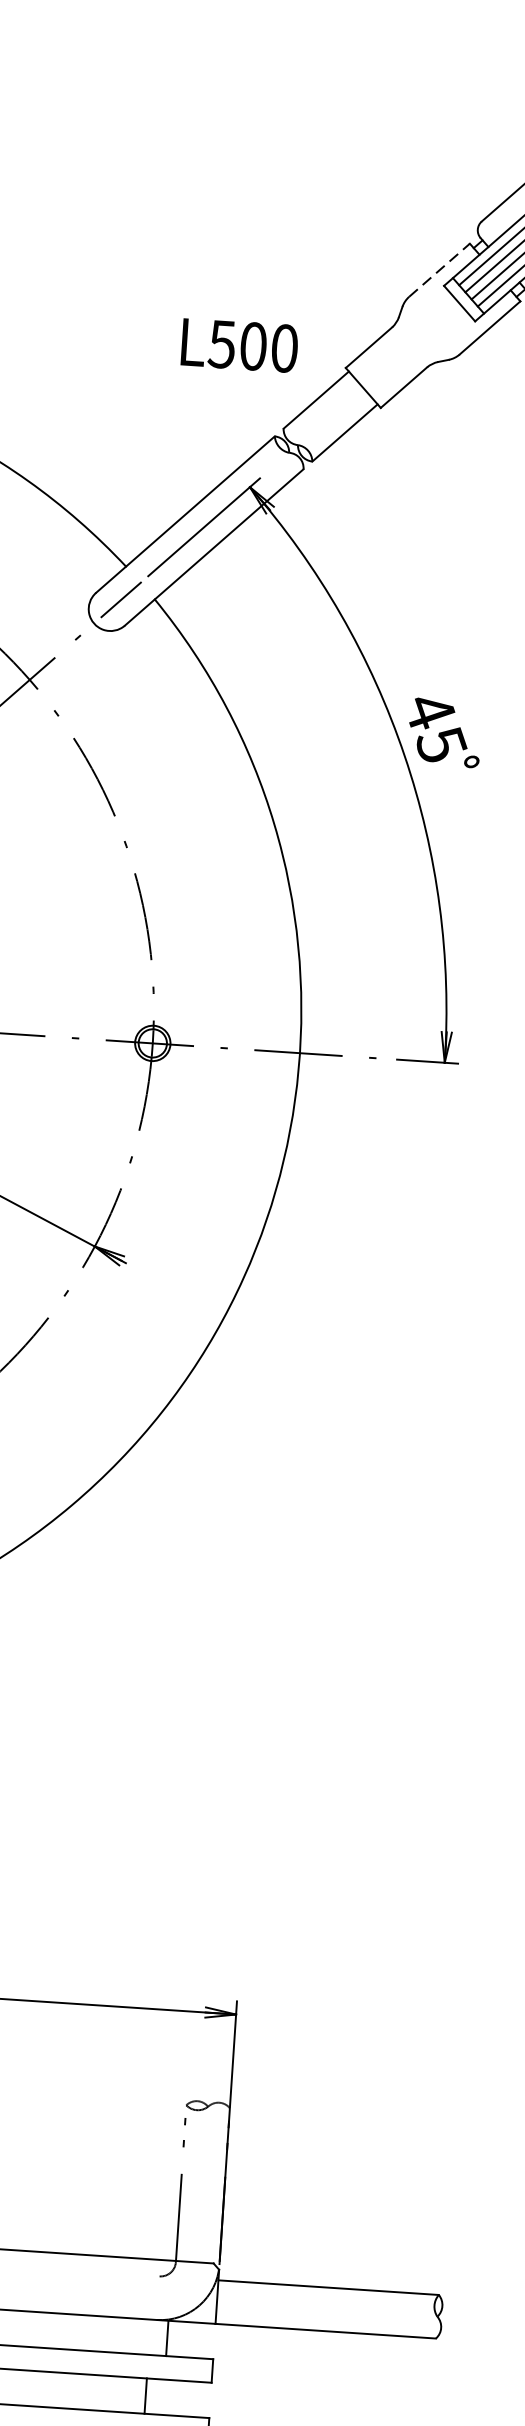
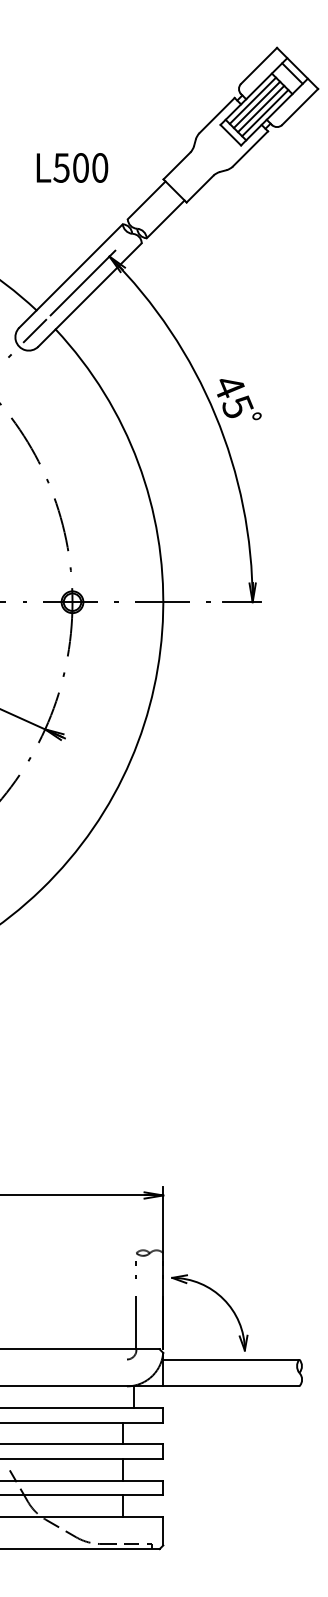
line: (440, 270) -> (217, 115), dashed -> solid
text: (239, 344) -> (72, 167), moved
part: (320, 2189) -> (222, 1299), added

